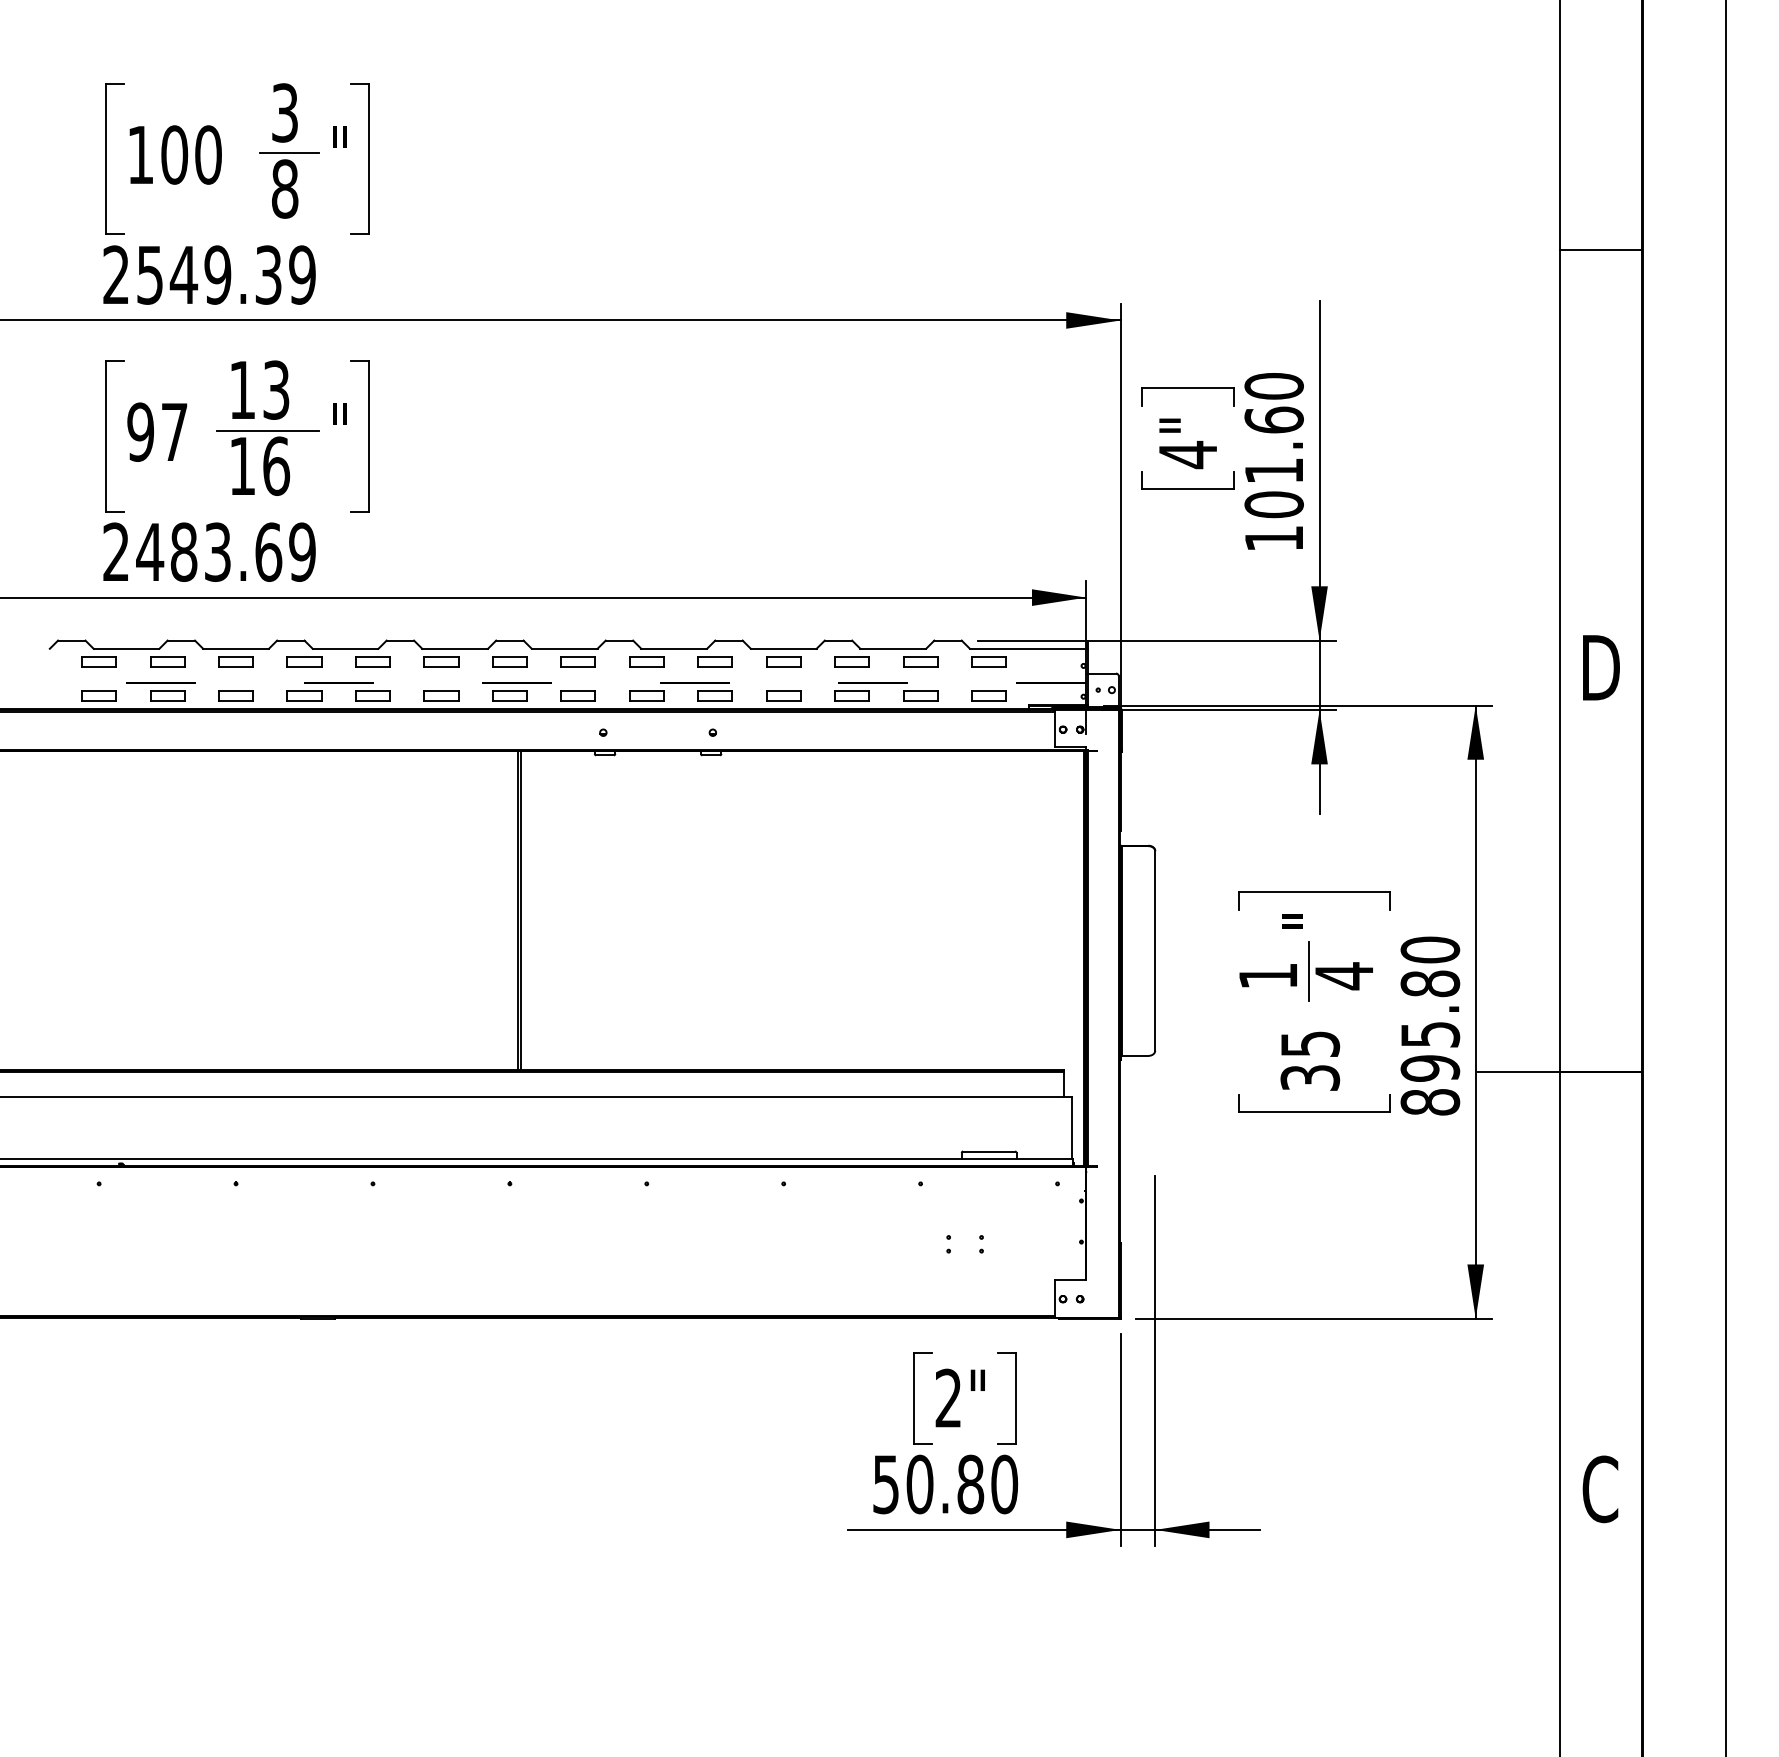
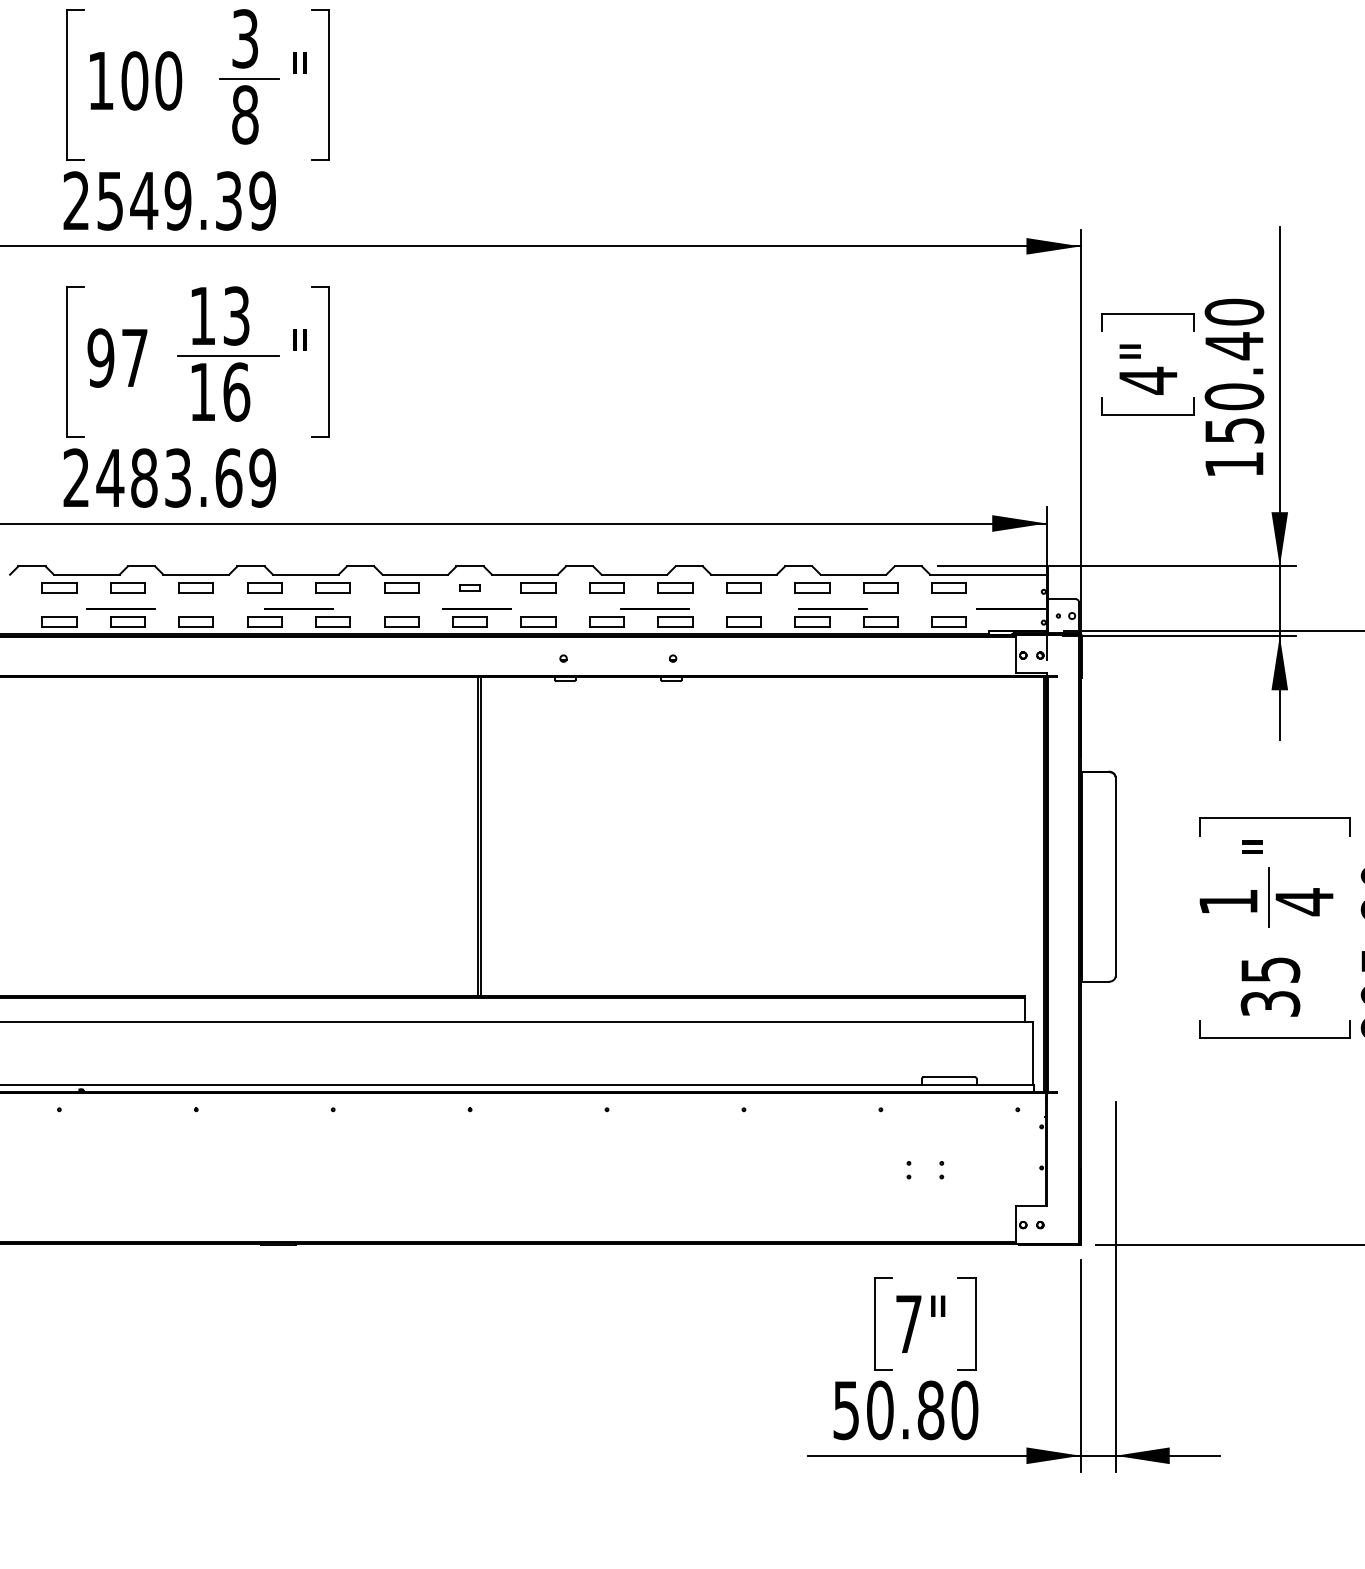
text: (1273, 462) -> (1233, 388), 101.60 -> 150.40
part: (509, 661) -> (469, 587), size x0.6
text: (948, 1397) -> (908, 1323), 2" -> 7"

